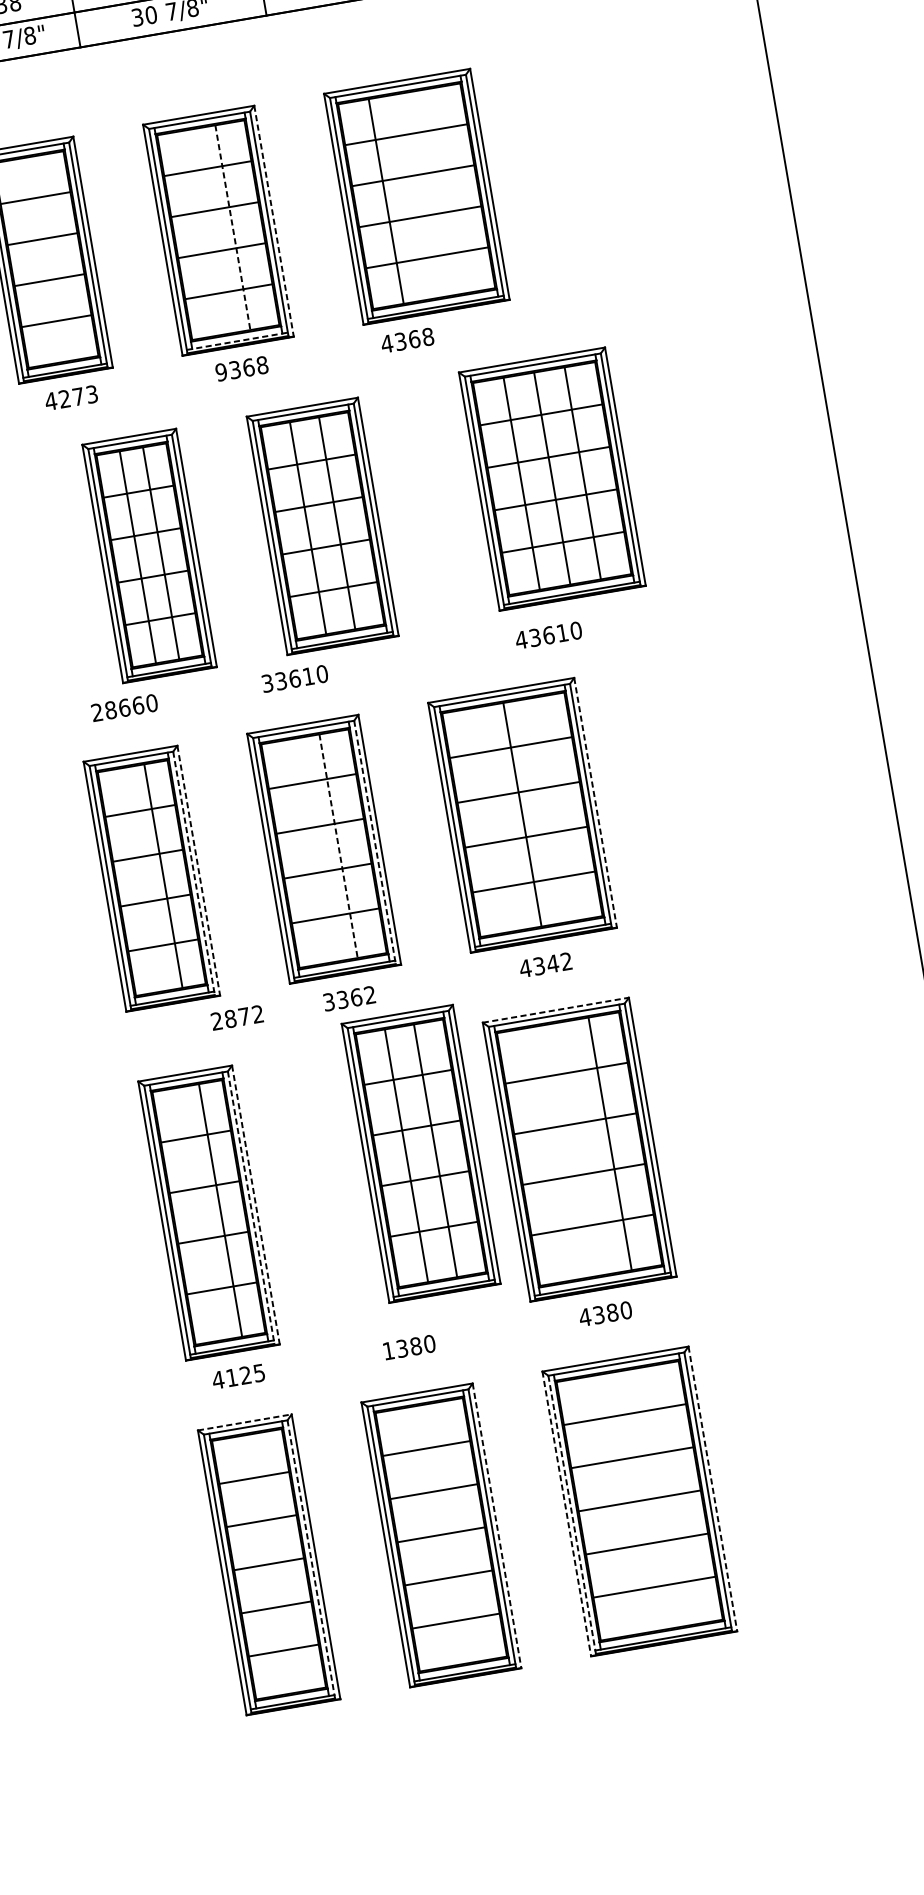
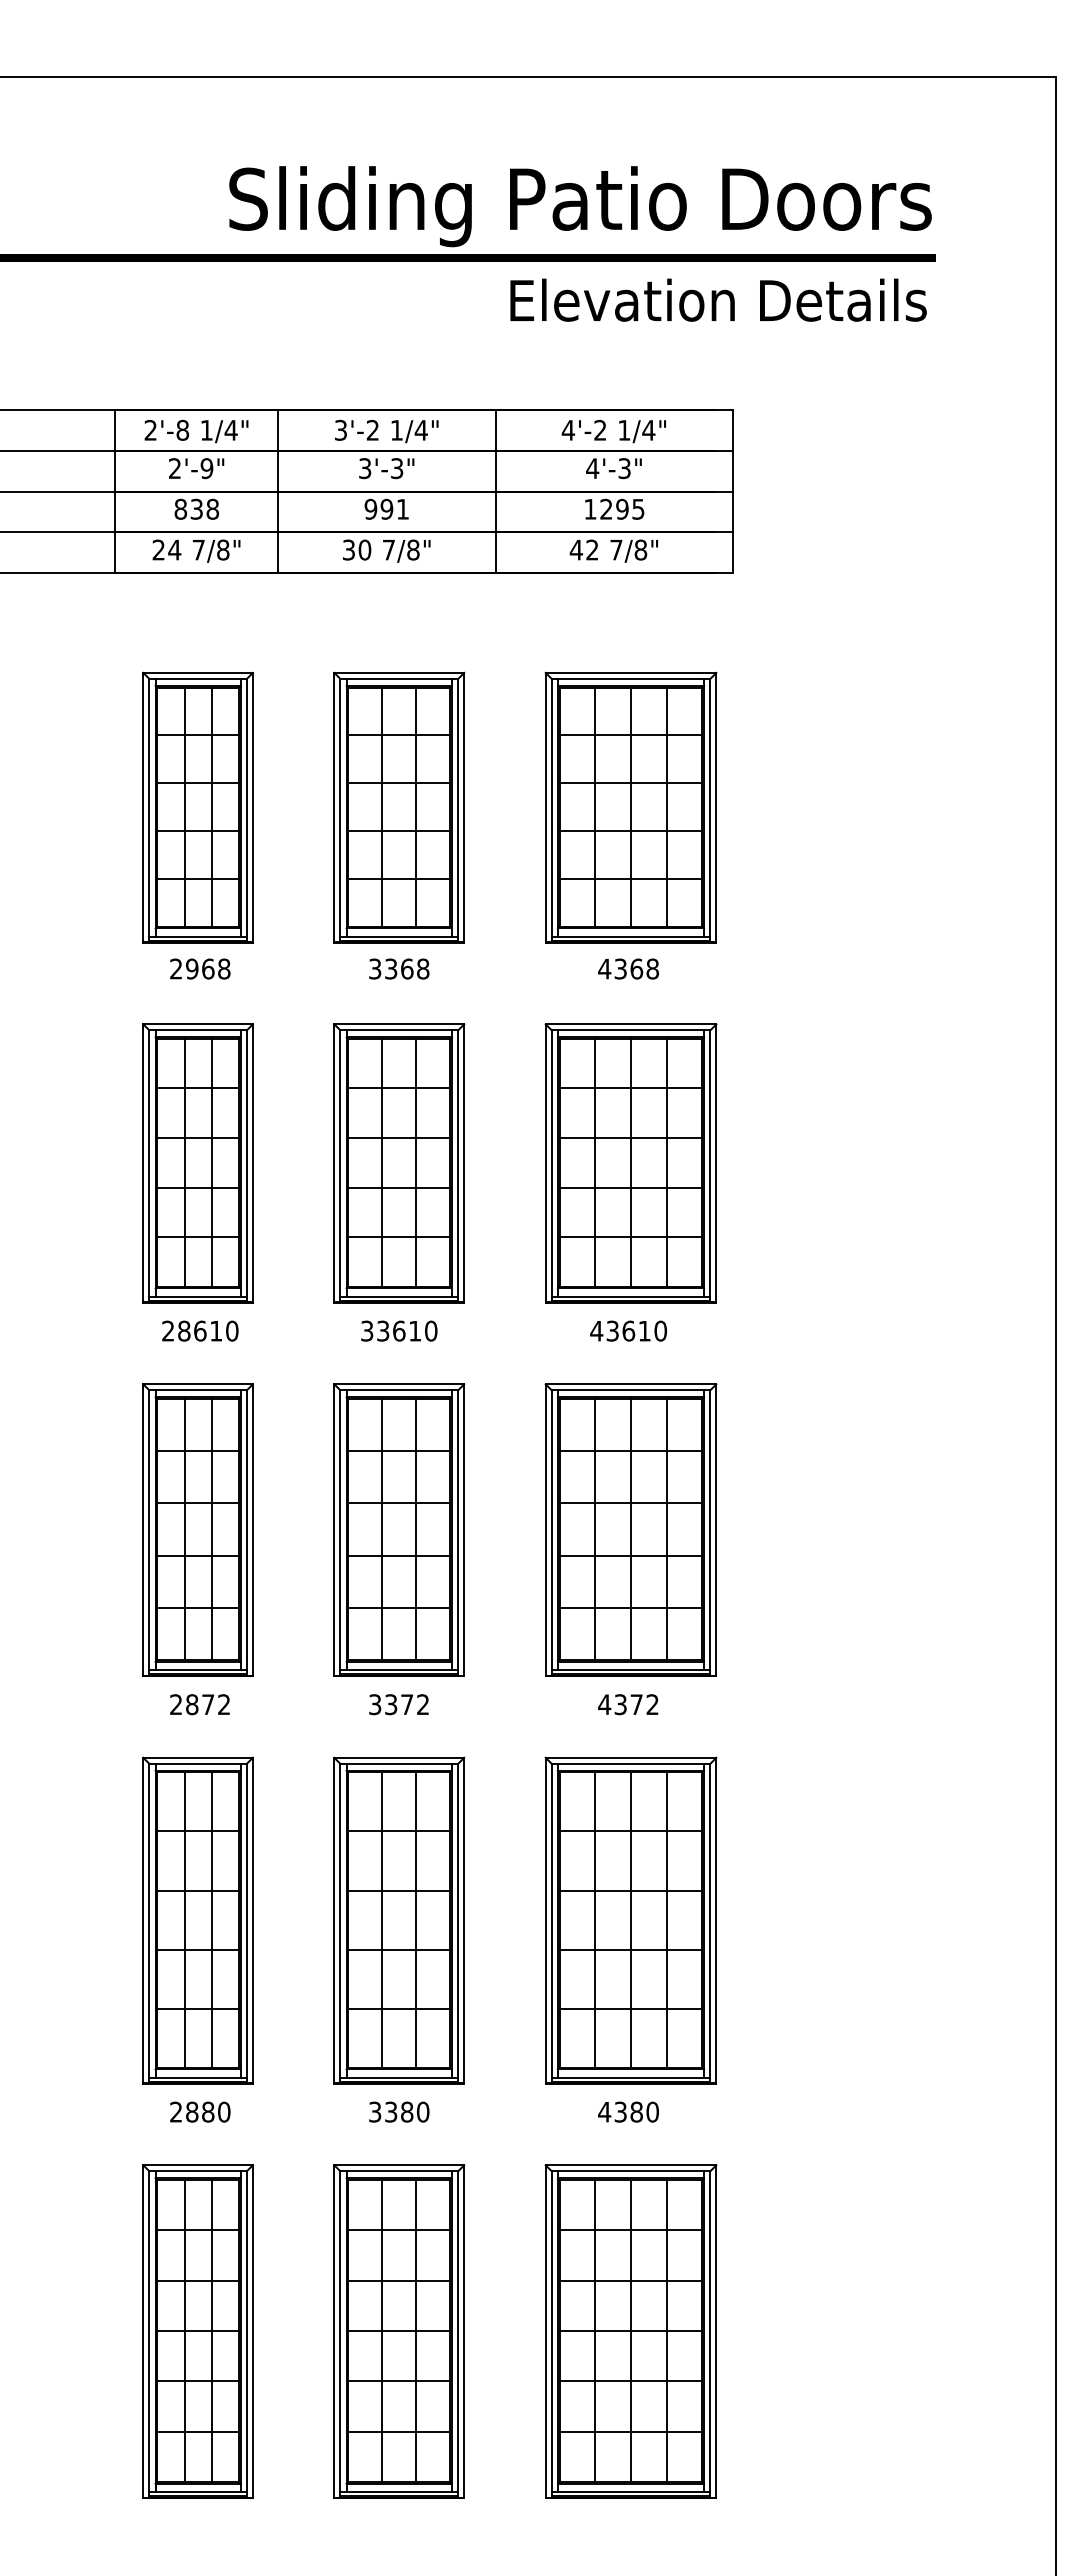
line: (447, 190) -> (666, 806), added
line: (417, 195) -> (631, 806), added
line: (274, 220) -> (464, 807), dashed -> solid
line: (233, 227) -> (416, 807), dashed -> solid
line: (203, 232) -> (382, 806), added
line: (57, 257) -> (211, 806), added
line: (34, 261) -> (184, 806), added
line: (237, 340) -> (399, 936), dashed -> solid
text: (407, 340) -> (628, 968), moved
text: (220, 371) -> (374, 968), 9368 -> 3368
text: (70, 397) -> (199, 968), 4273 -> 2968
part: (551, 479) -> (630, 1163), moved
part: (322, 526) -> (399, 1163), moved
part: (149, 556) -> (197, 1163), moved
text: (548, 634) -> (628, 1330), moved
text: (138, 705) -> (216, 1330), 28660 -> 28610
line: (595, 803) -> (716, 1530), dashed -> solid
line: (552, 809) -> (666, 1529), added
line: (492, 819) -> (595, 1529), added
line: (375, 843) -> (458, 1533), dashed -> solid
line: (338, 846) -> (416, 1529), dashed -> solid
line: (309, 851) -> (382, 1529), added
line: (198, 870) -> (252, 1530), dashed -> solid
line: (193, 874) -> (246, 1533), dashed -> solid
line: (140, 880) -> (184, 1529), added
text: (552, 963) -> (636, 1704), 4342 -> 4372
text: (356, 997) -> (407, 1704), 3362 -> 3372
line: (556, 1009) -> (631, 1757), dashed -> solid
text: (236, 1017) -> (199, 1704), moved
line: (579, 1148) -> (631, 1919), added
part: (421, 1153) -> (399, 1920), moved
line: (549, 1153) -> (595, 1919), added
line: (255, 1204) -> (252, 1920), dashed -> solid
line: (250, 1208) -> (246, 1923), dashed -> solid
line: (197, 1213) -> (184, 1919), added
text: (388, 1350) -> (375, 2111), 1380 -> 3380
text: (238, 1376) -> (199, 2111), 4125 -> 2880
line: (245, 1422) -> (198, 2165), dashed -> solid
line: (713, 1489) -> (716, 2332), dashed -> solid
line: (670, 1495) -> (666, 2330), added
line: (640, 1500) -> (631, 2330), added
line: (609, 1505) -> (595, 2330), added
line: (566, 1514) -> (545, 2332), dashed -> solid
line: (572, 1515) -> (551, 2334), dashed -> solid
line: (497, 1526) -> (464, 2332), dashed -> solid
line: (456, 1531) -> (416, 2330), added
line: (426, 1536) -> (382, 2330), added
line: (311, 1560) -> (246, 2334), dashed -> solid
line: (280, 1561) -> (211, 2330), added
line: (257, 1565) -> (184, 2330), added

